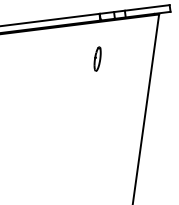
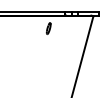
part: (97, 58) -> (48, 28), moved

